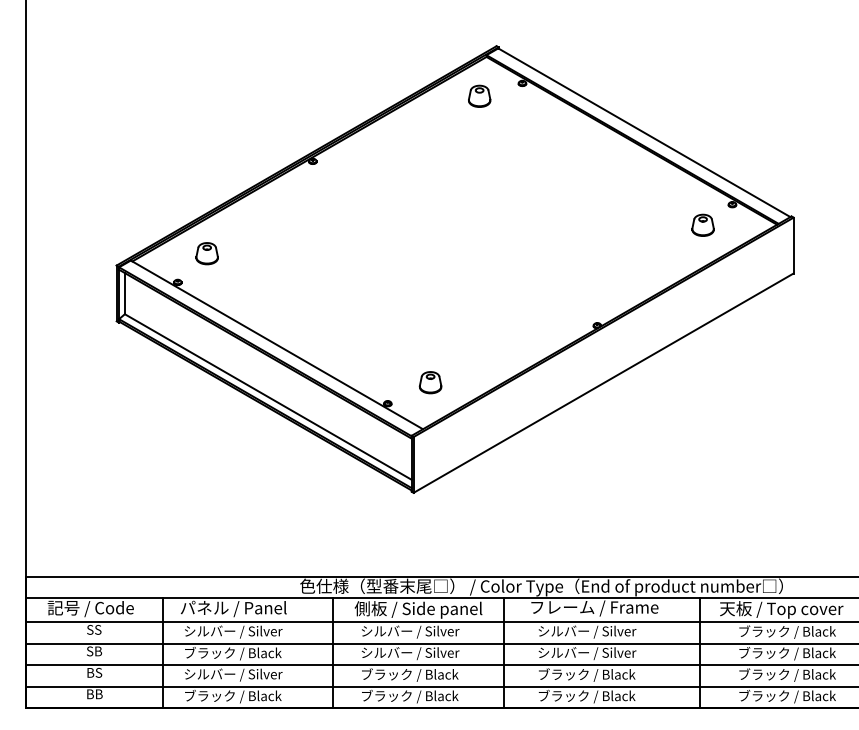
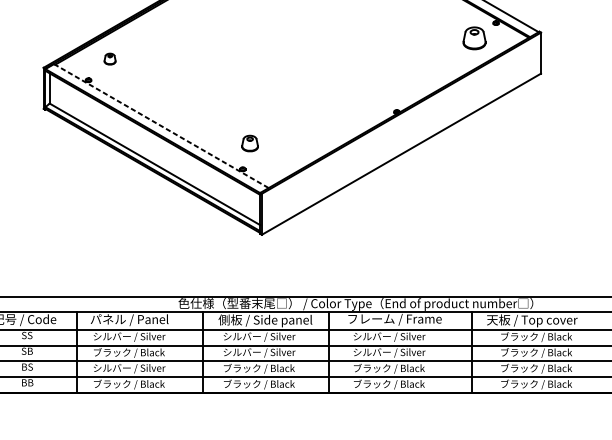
part: (702, 224) -> (474, 37), size x1.4
part: (206, 253) -> (109, 58), size x0.7
line: (276, 344) -> (161, 125), solid -> dashed
part: (430, 382) -> (250, 143), moved

